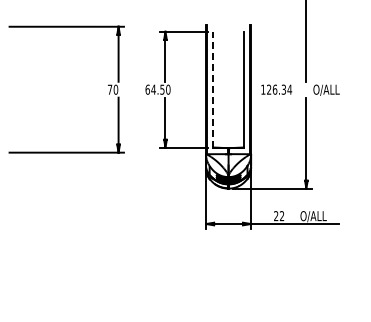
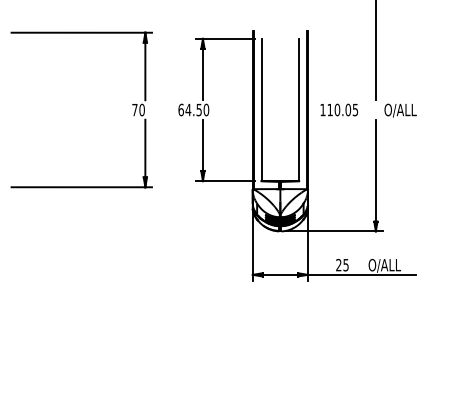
line: (213, 89) -> (261, 109), dashed -> solid
text: (279, 89) -> (342, 109), 126.34 -> 110.05
text: (282, 216) -> (346, 265), 22 -> 25

